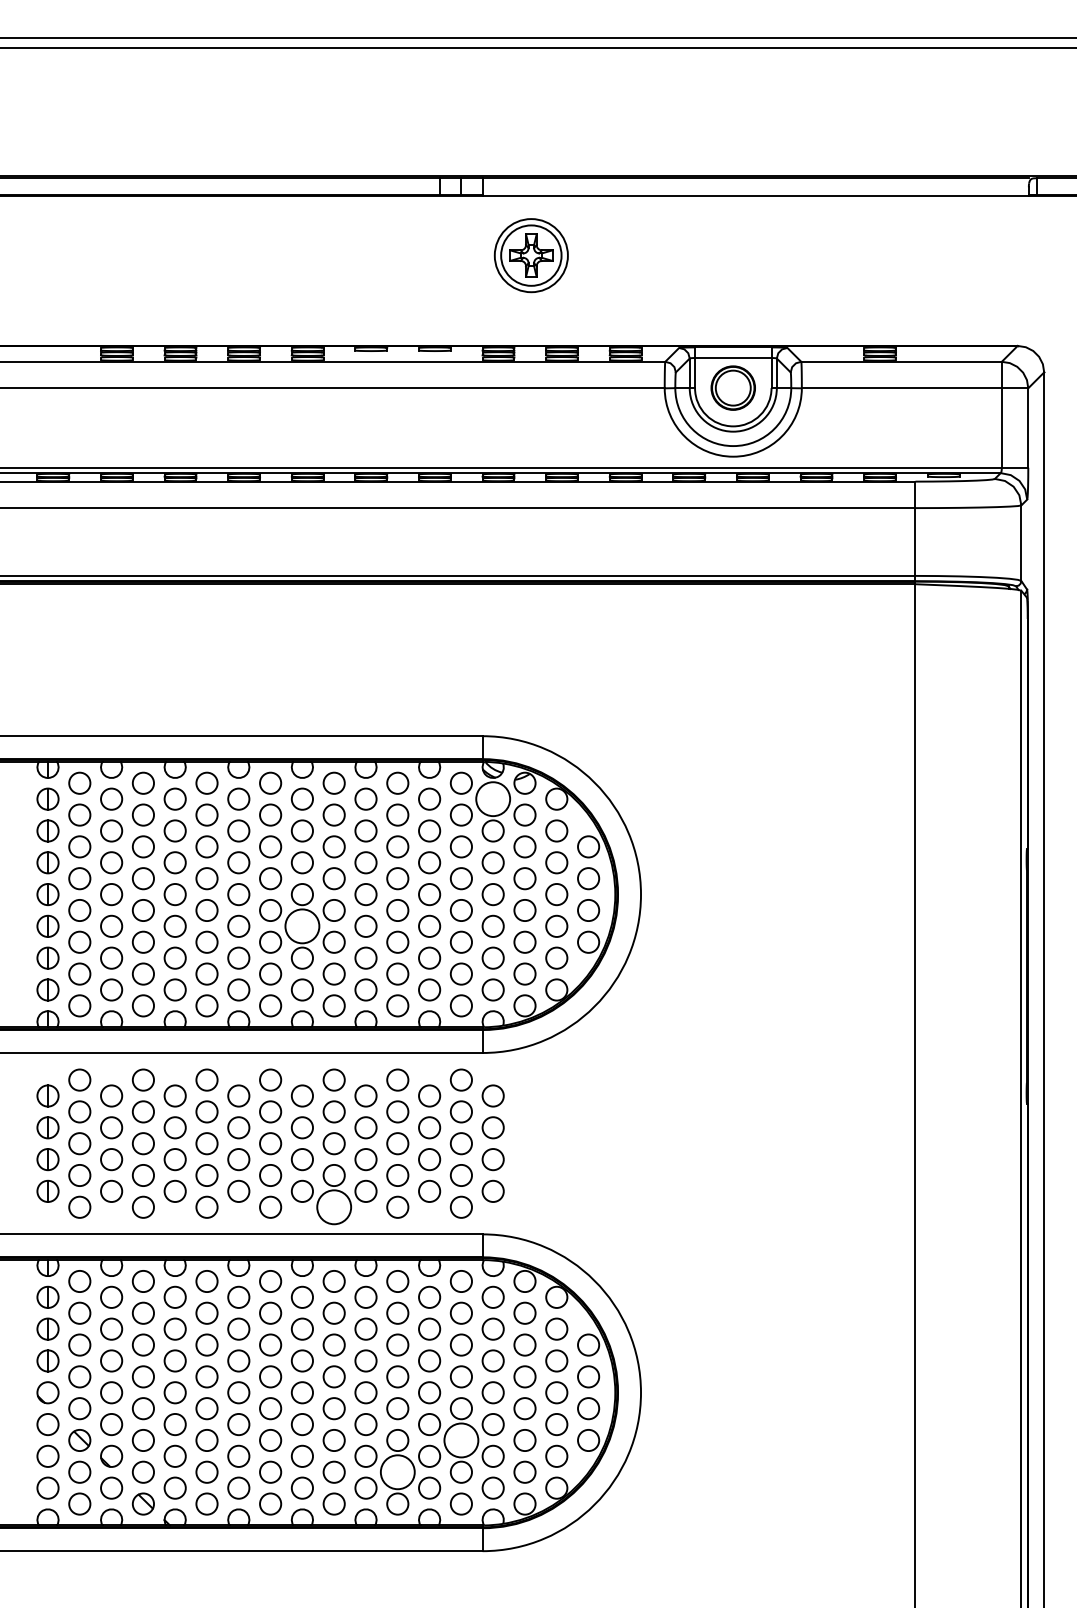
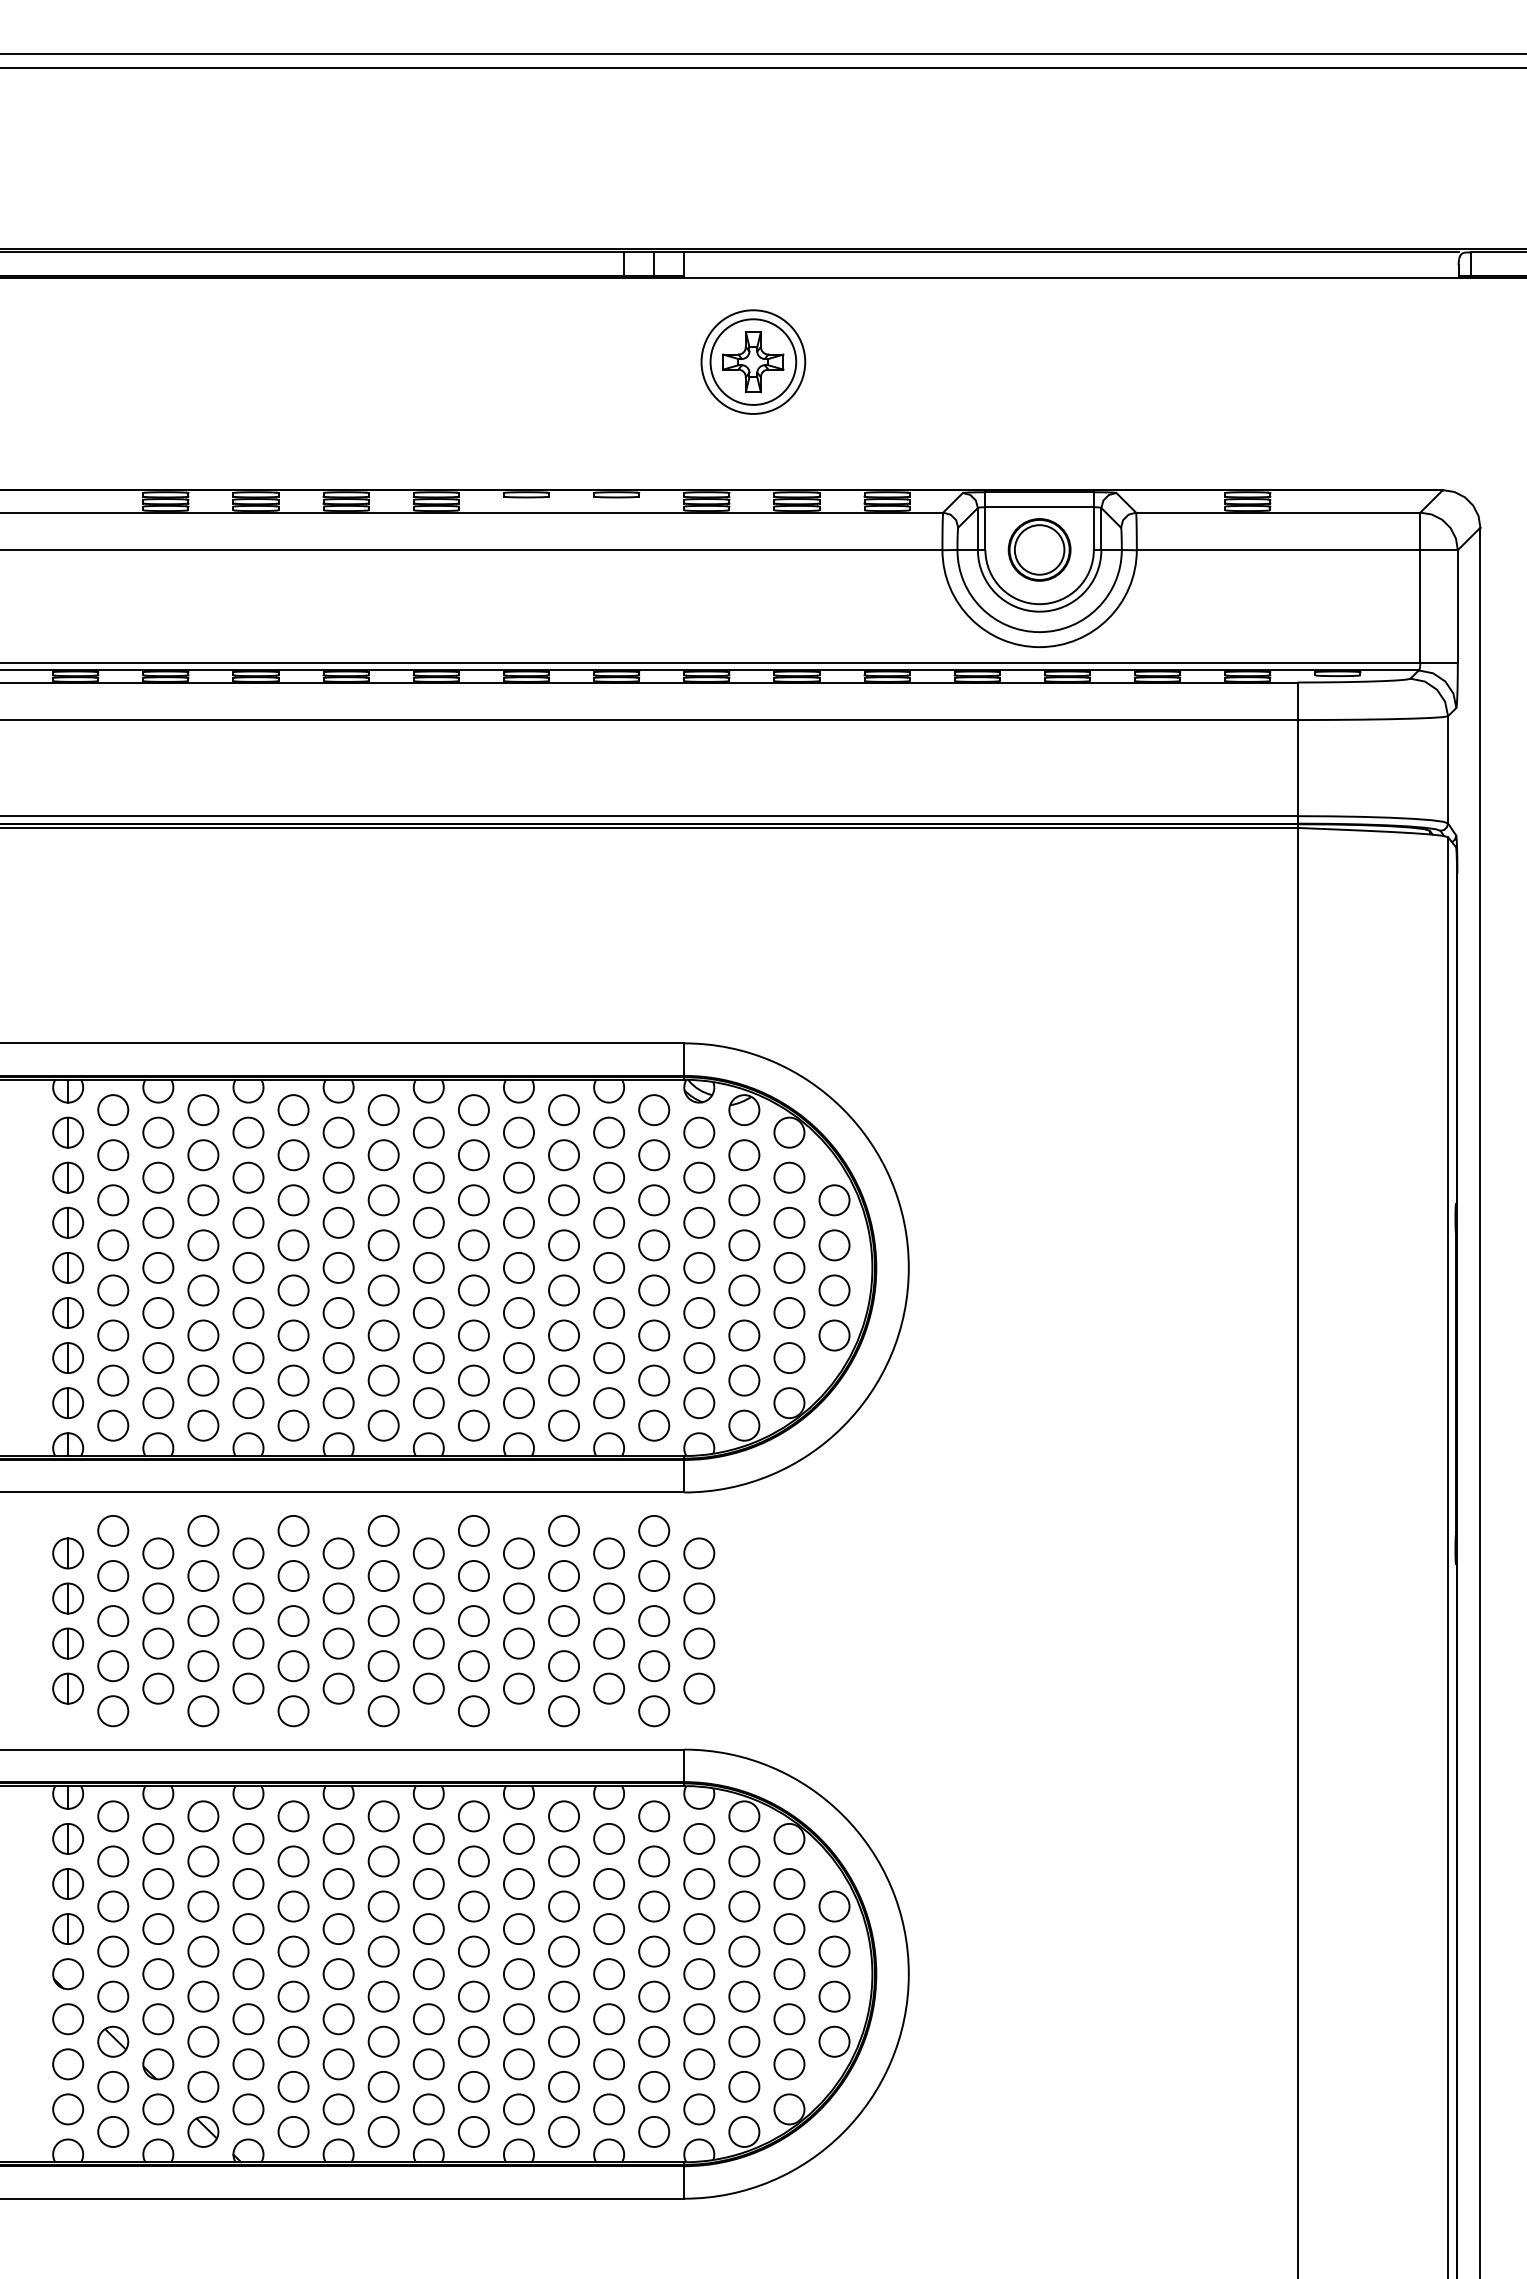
circle: (493, 799) -> (699, 1132), size x0.62
circle: (302, 926) -> (428, 1312), size x0.62
circle: (333, 1207) -> (473, 1711), size x0.62
circle: (461, 1440) -> (654, 2041), size x0.62
circle: (398, 1472) -> (564, 2086), size x0.62

